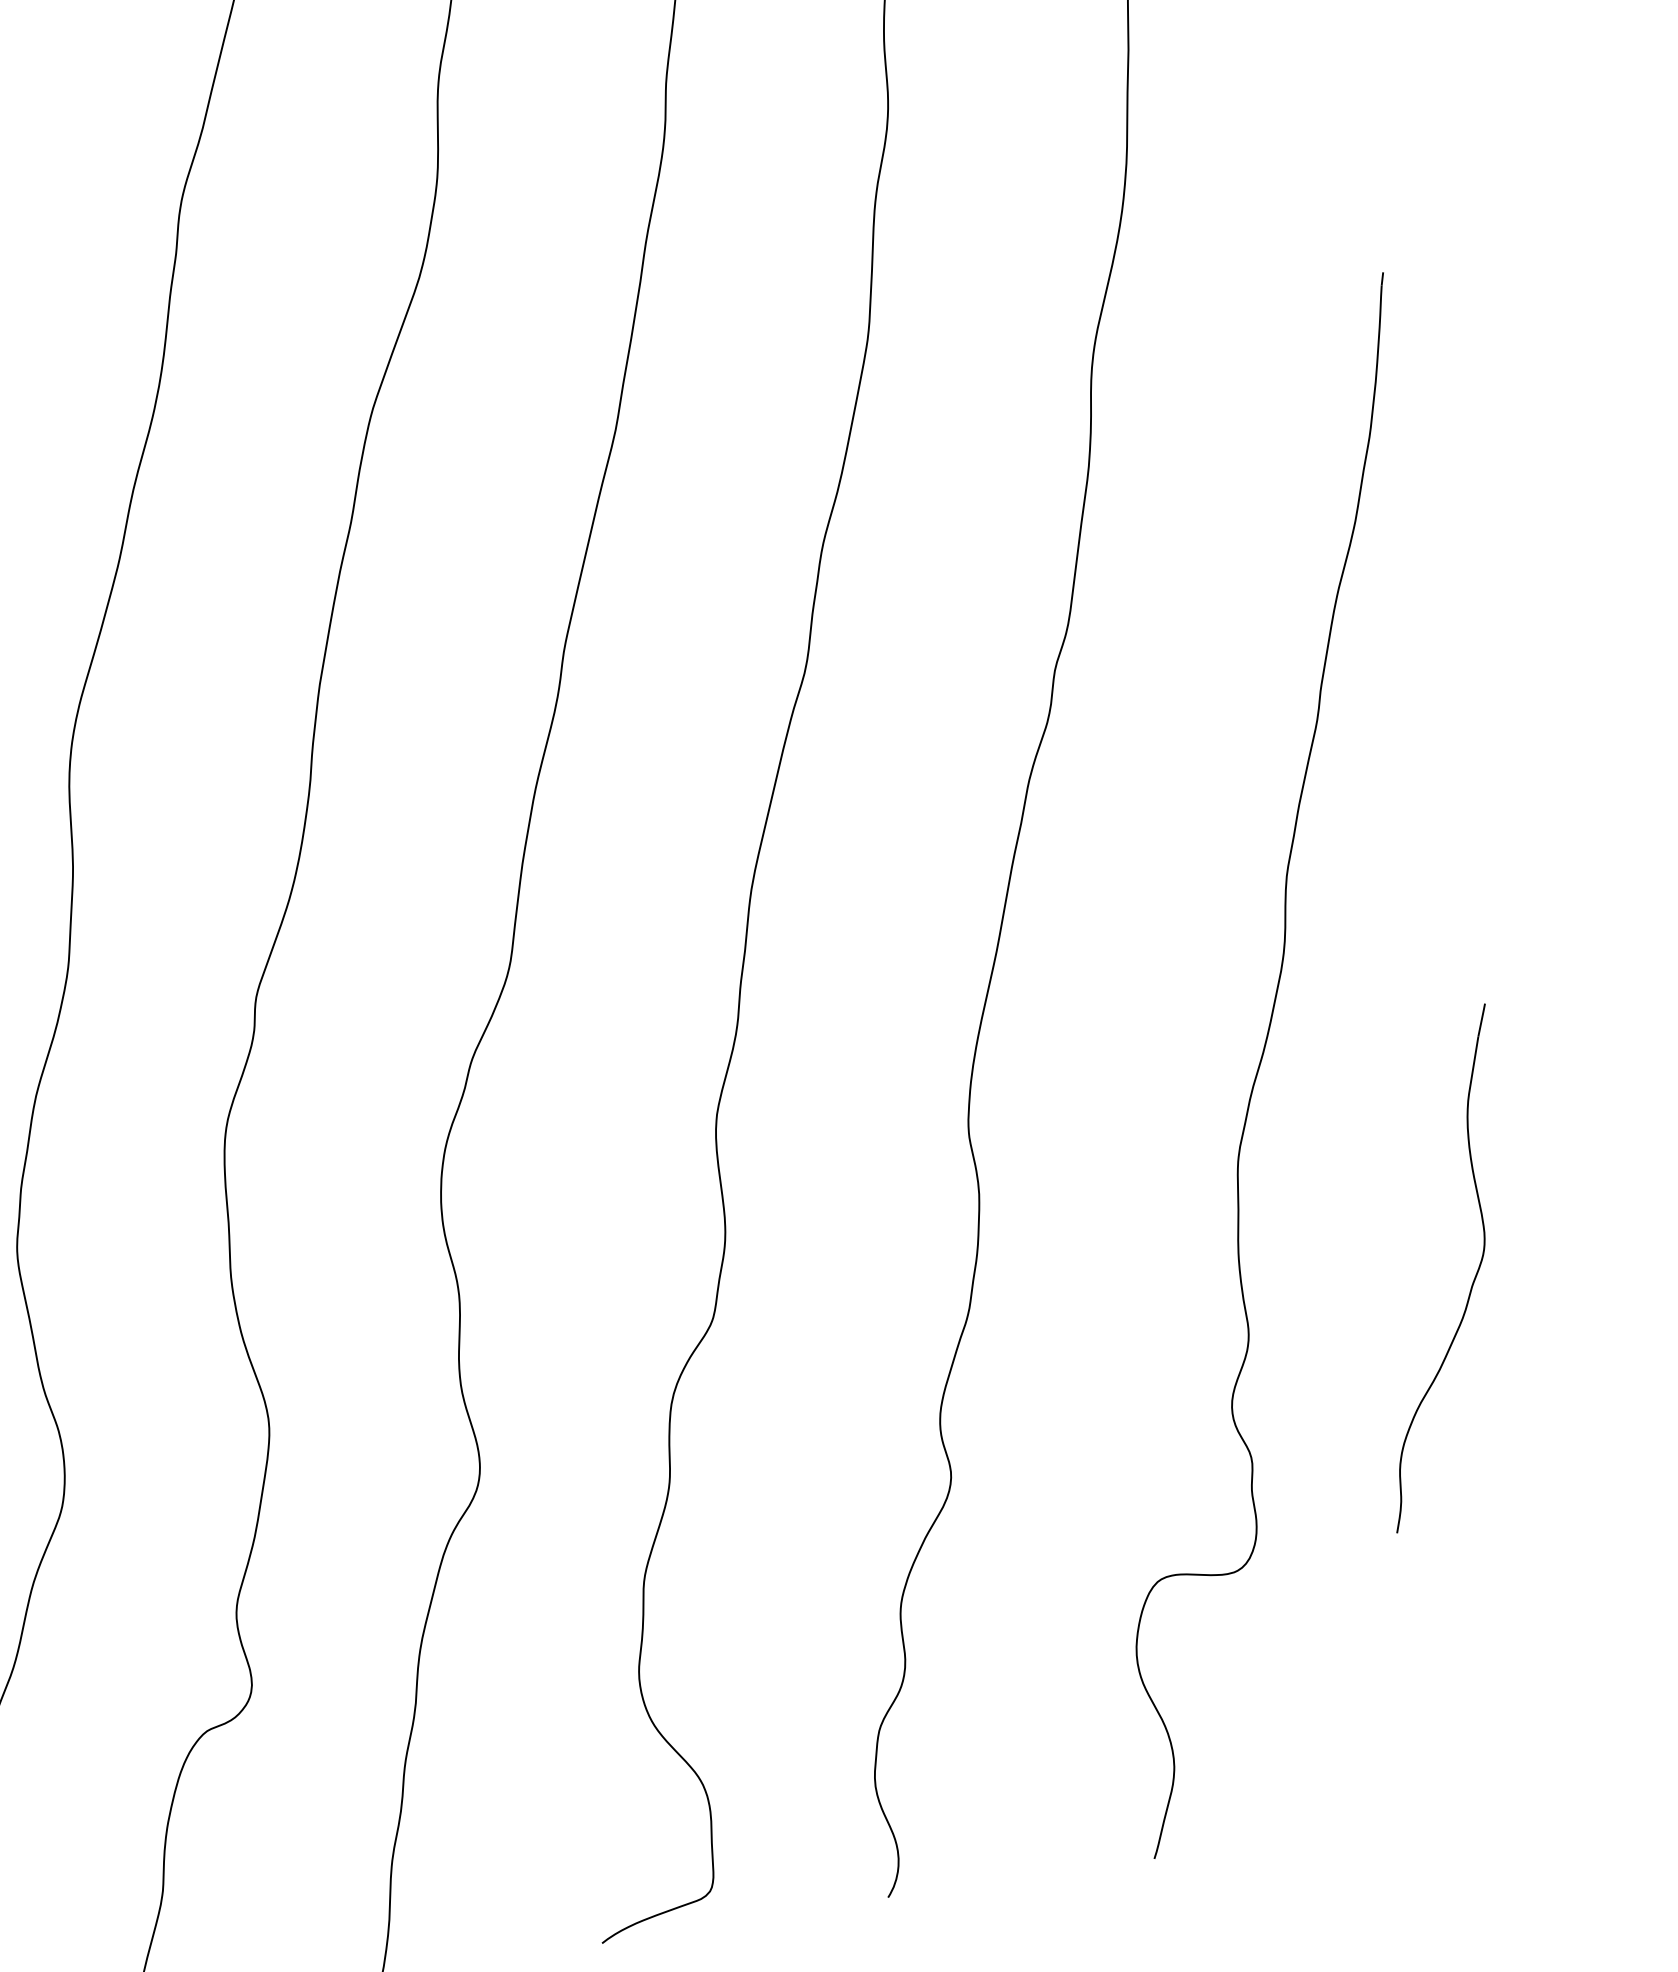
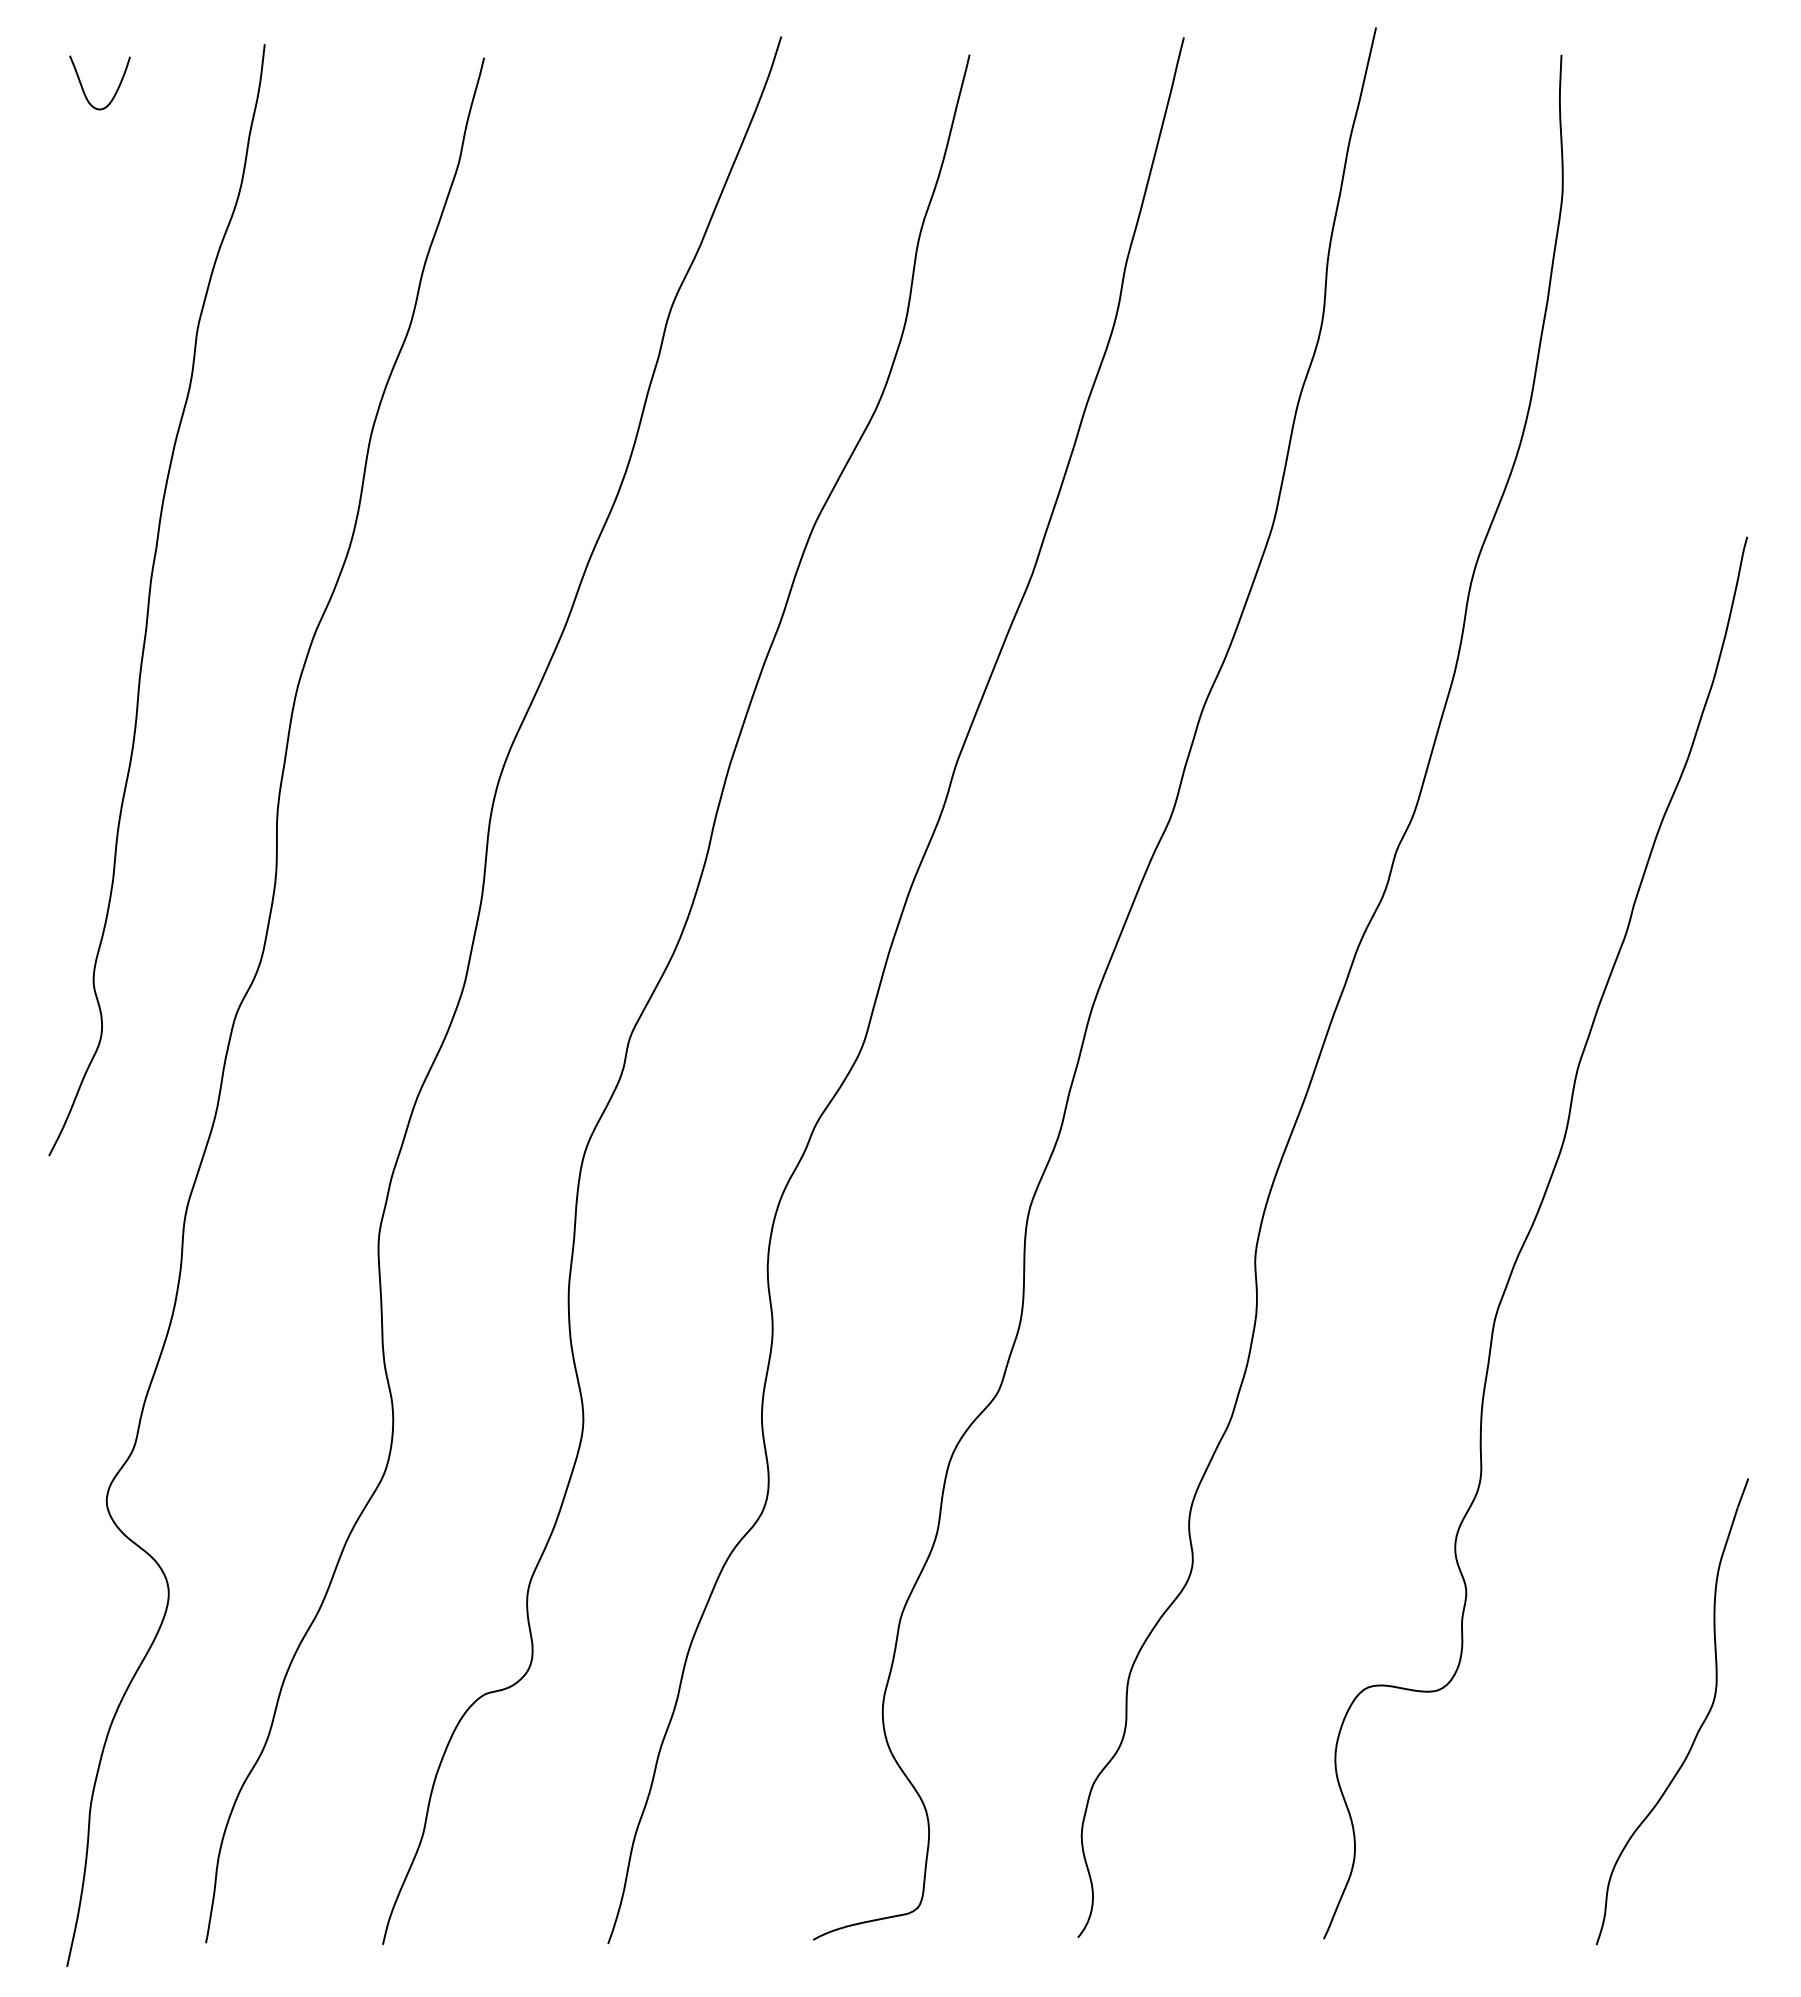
part: (1473, 1278) -> (1700, 1725), moved

